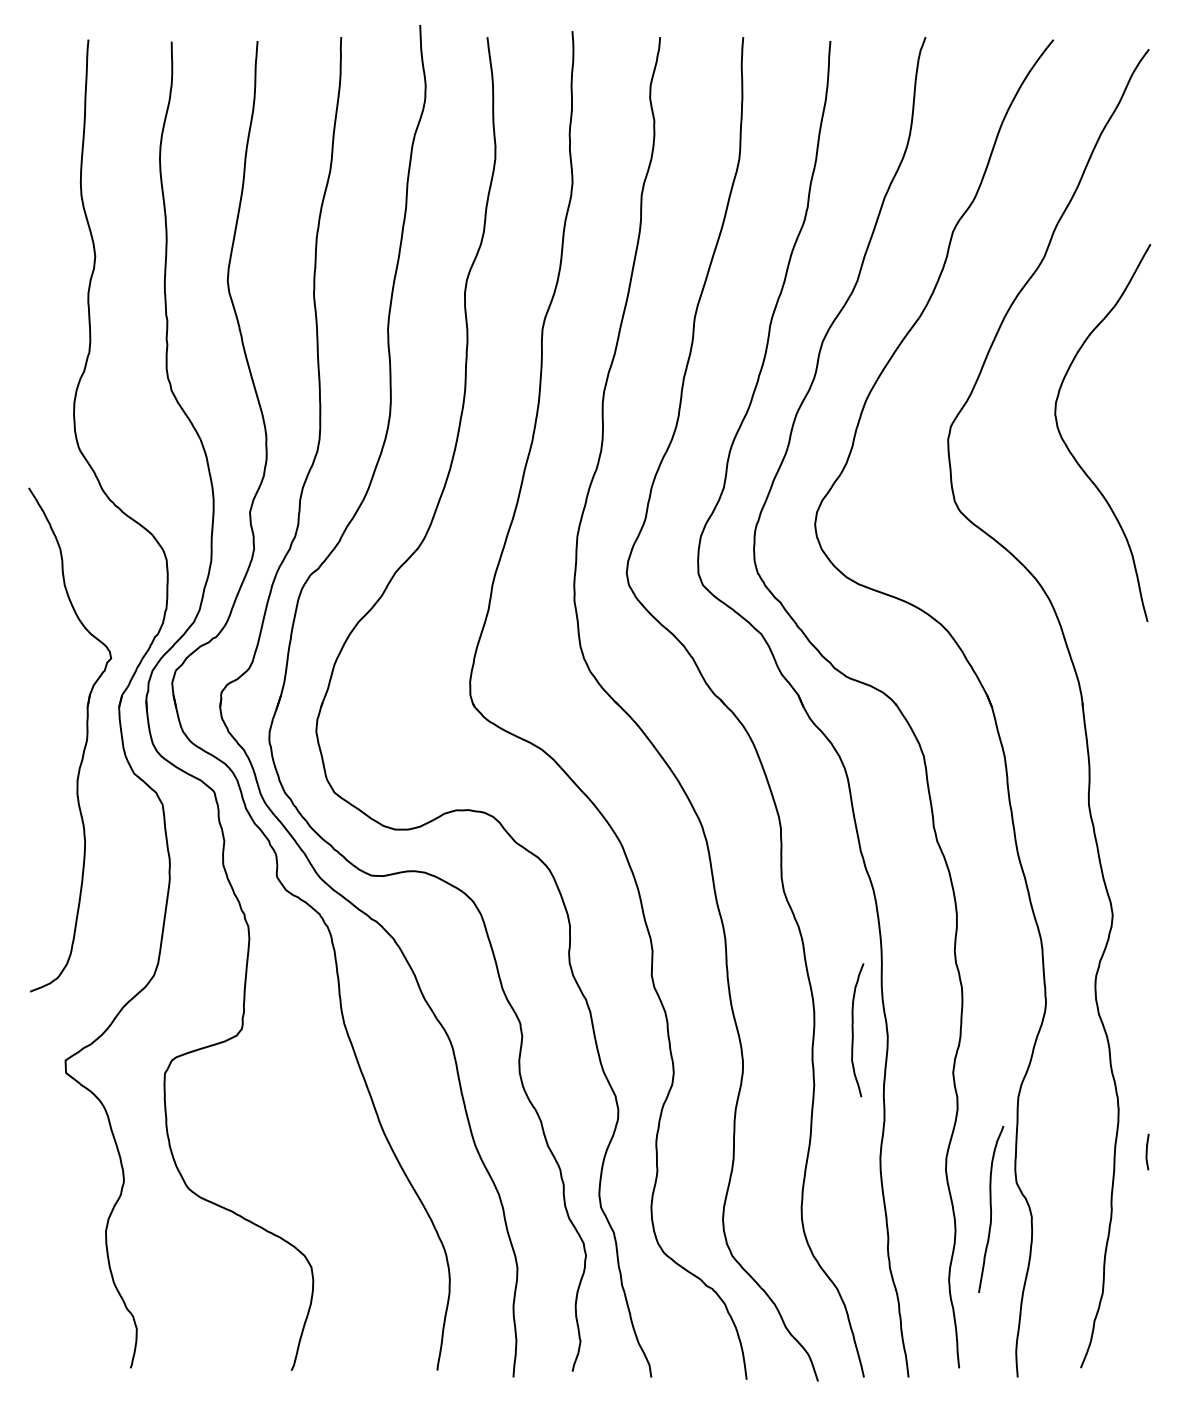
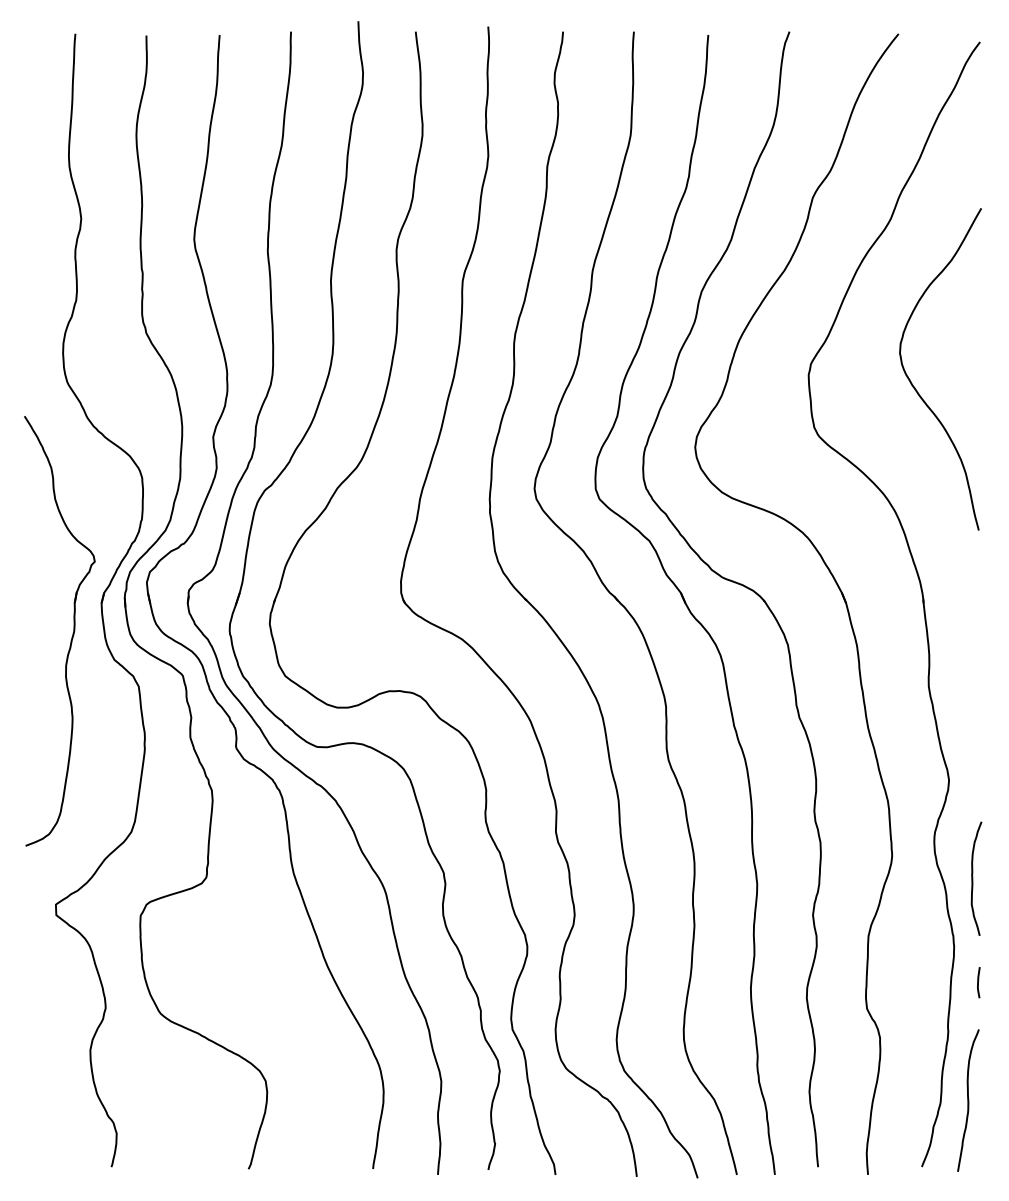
curve: (854, 1029) -> (973, 878), moved
curve: (991, 1209) -> (968, 1100), moved

